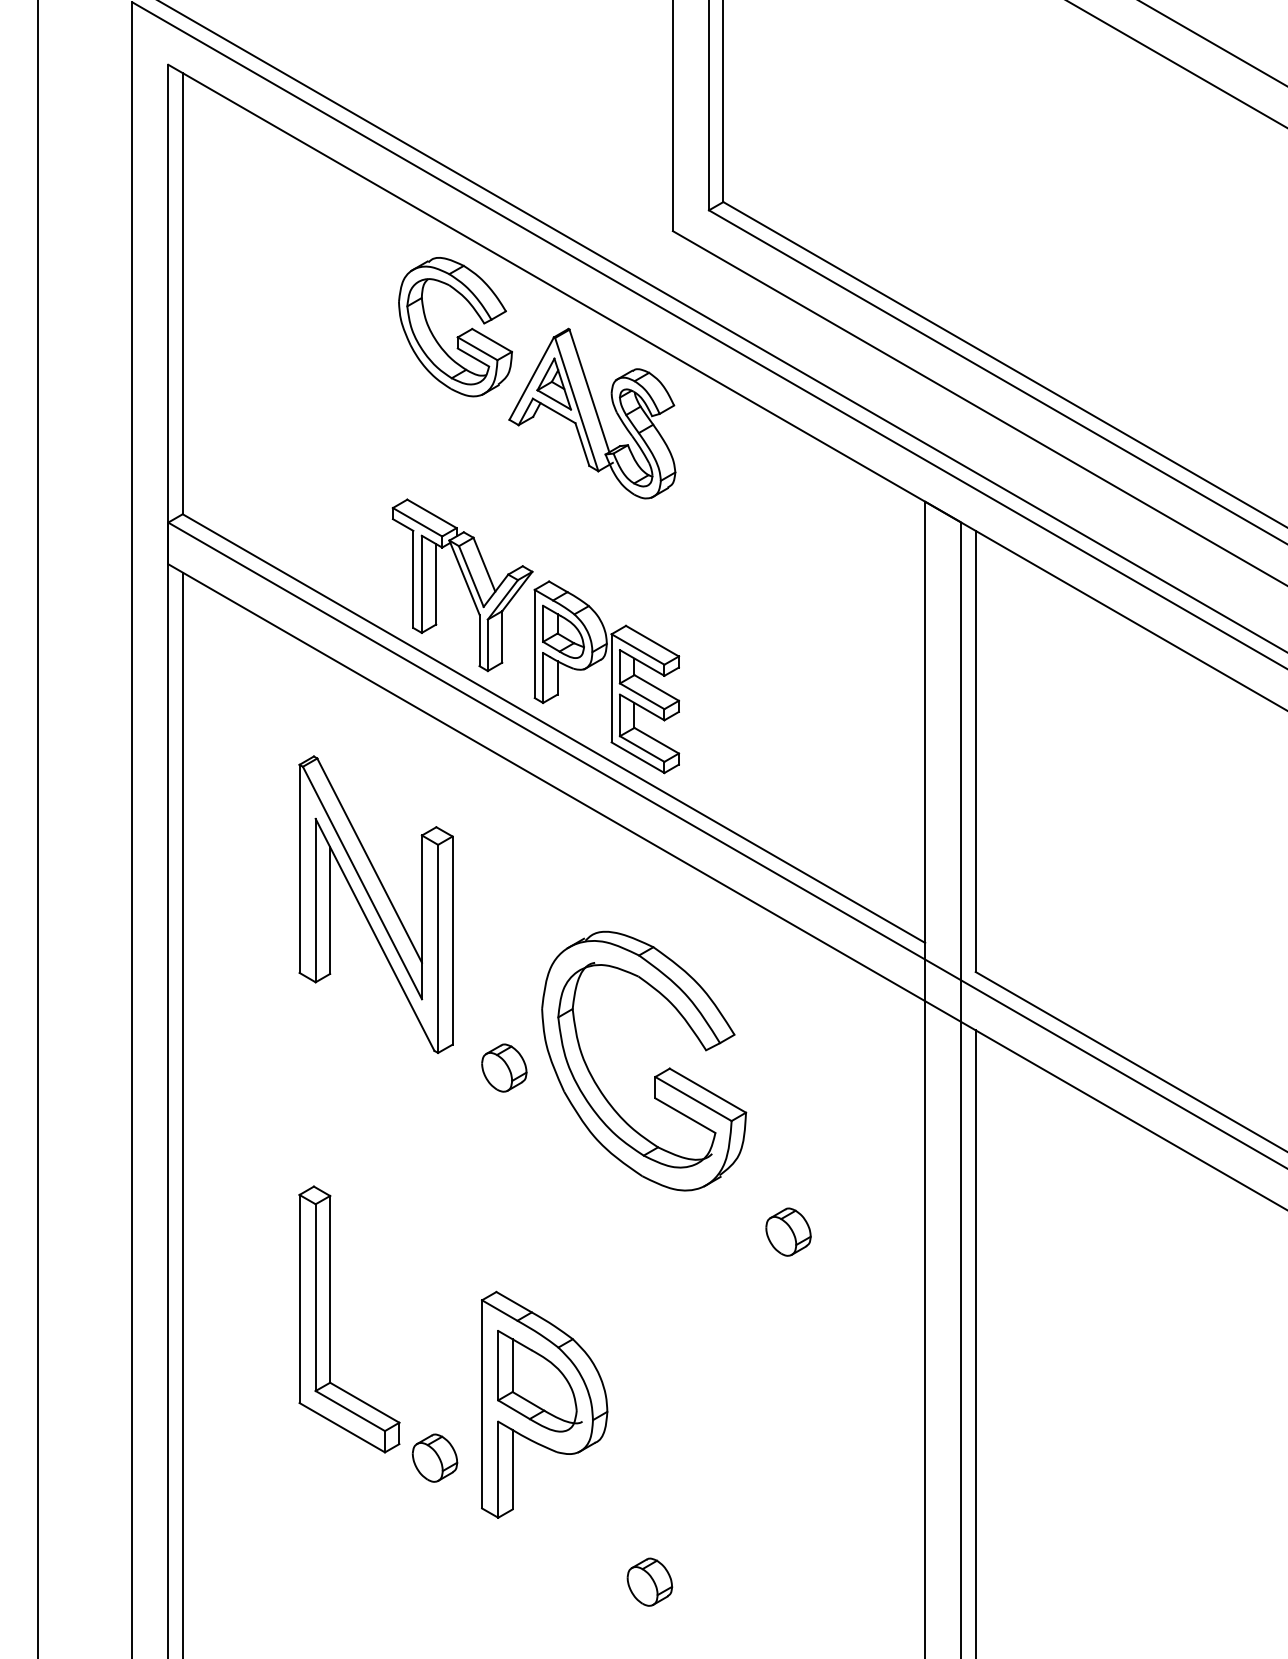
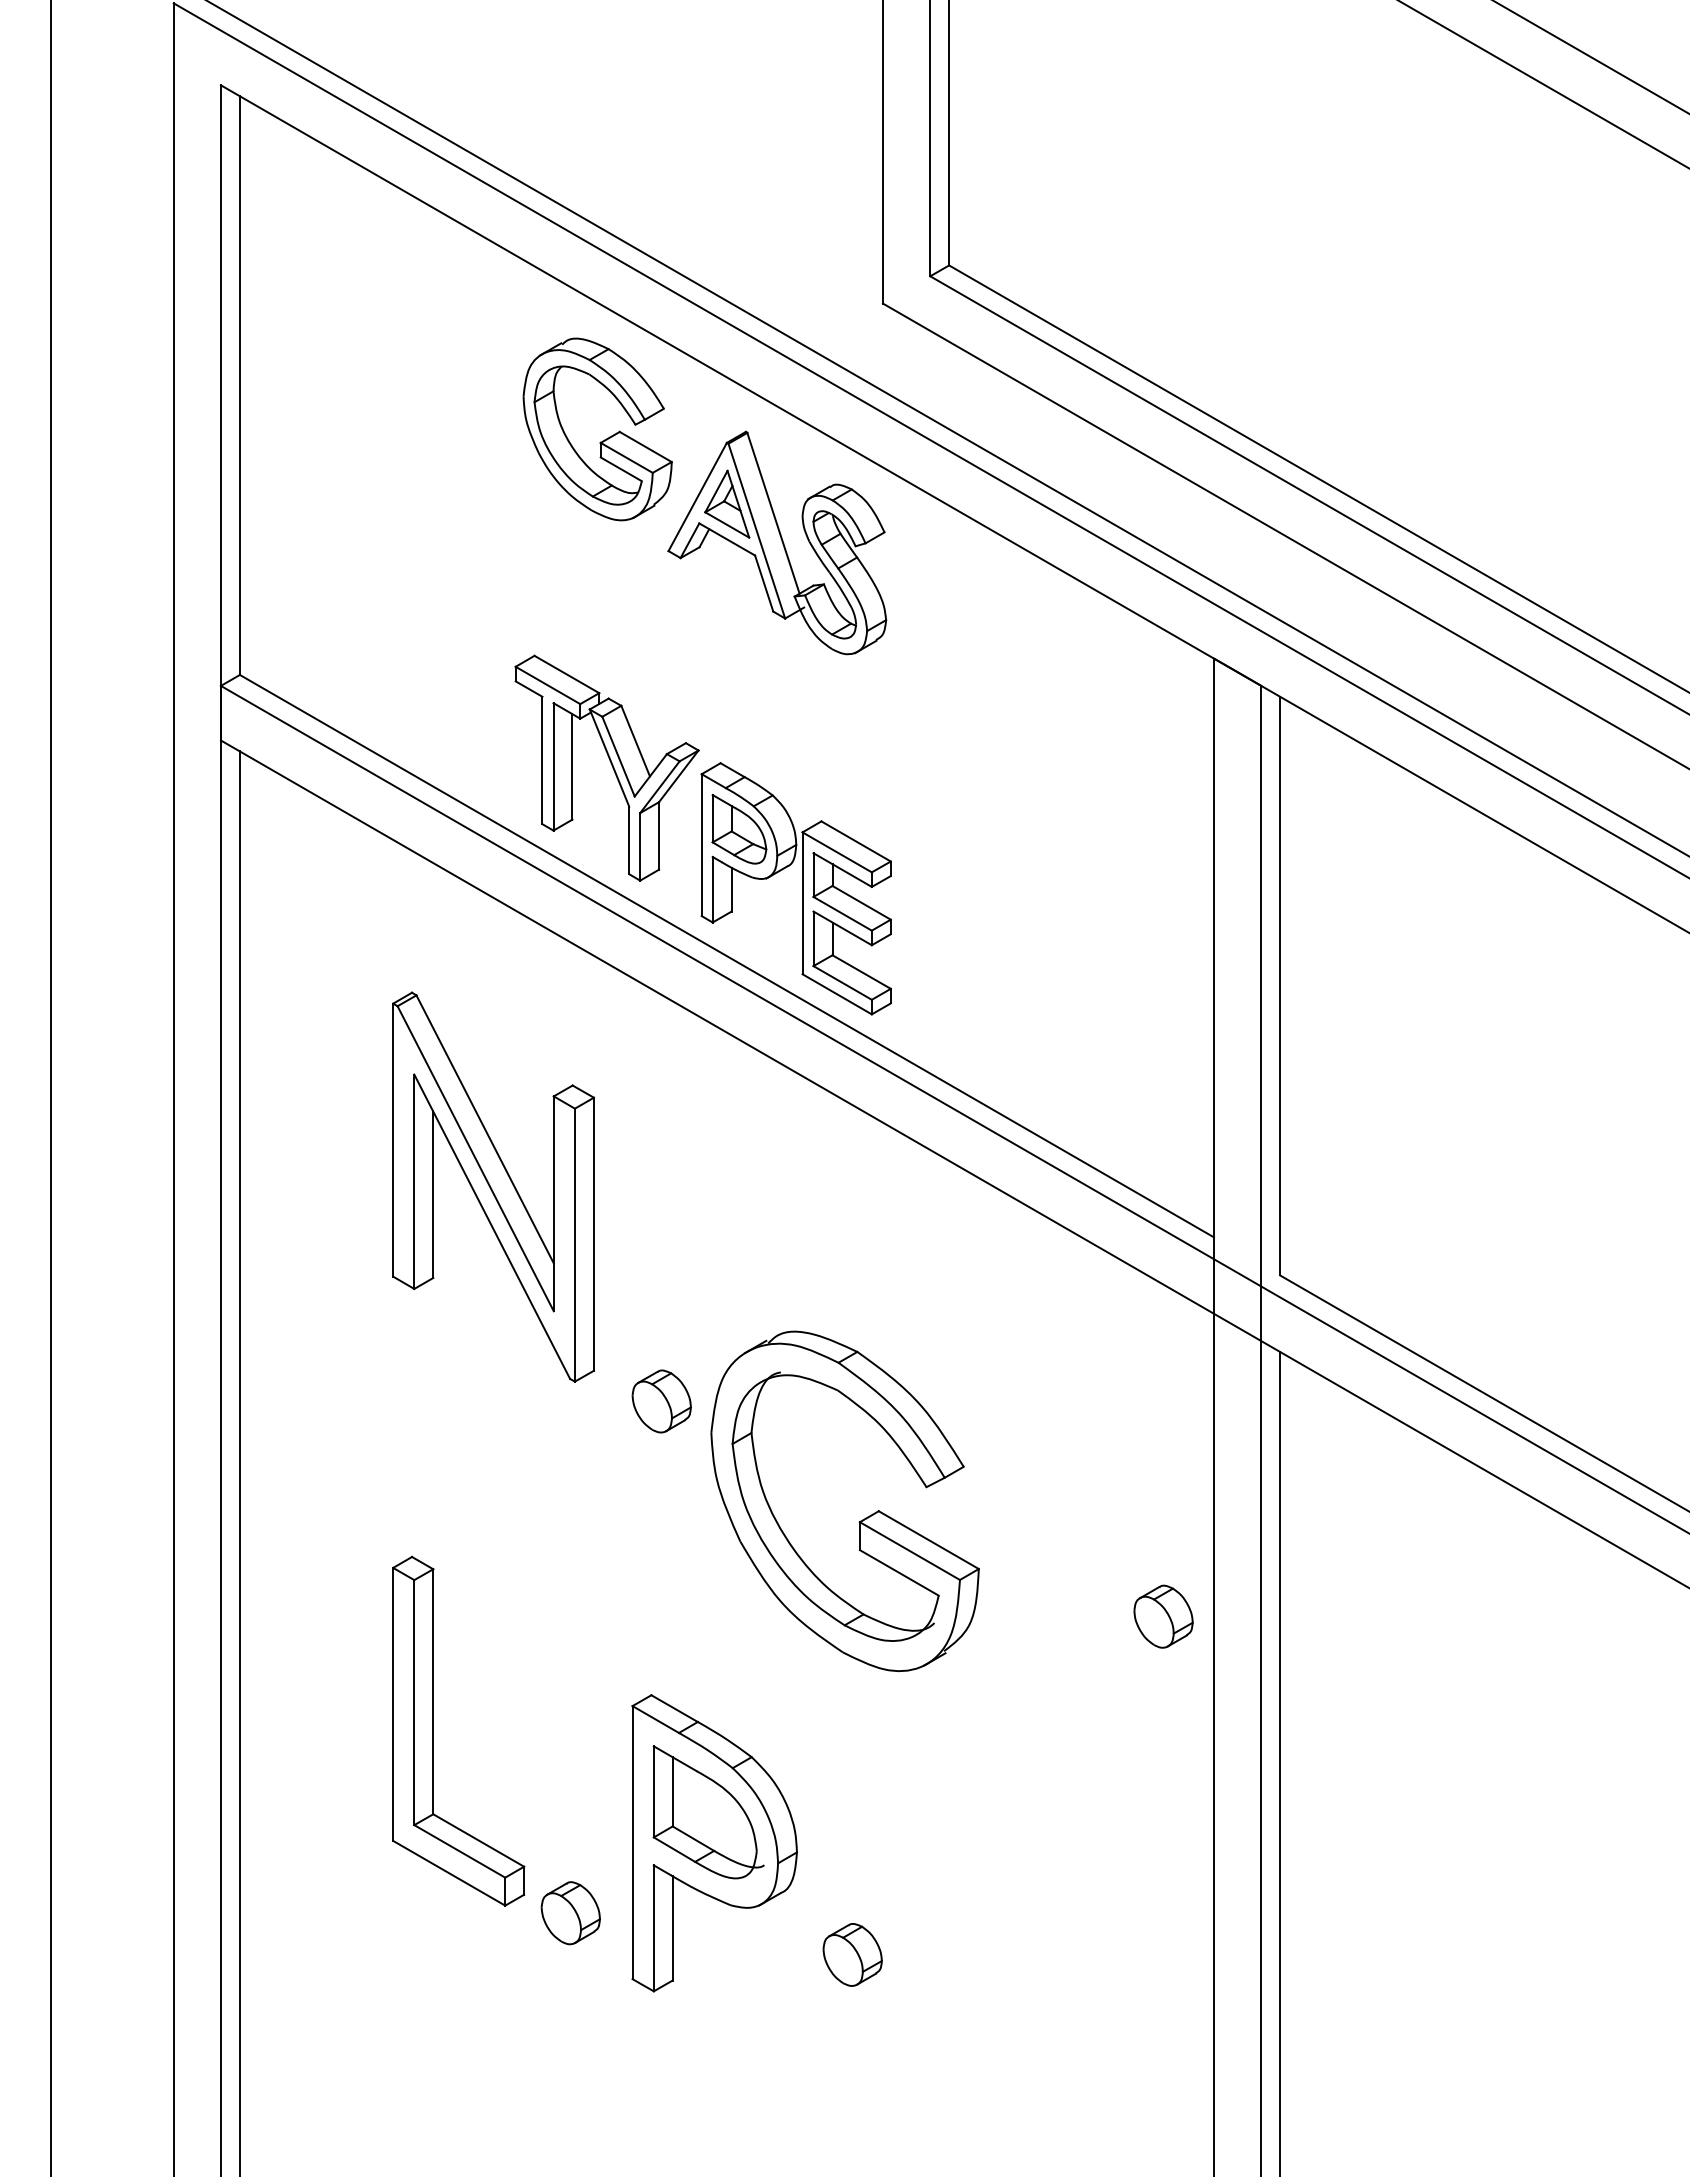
part: (655, 1075) -> (860, 1520), moved
part: (788, 1231) -> (1163, 1616), moved
part: (649, 1581) -> (852, 1954), moved

